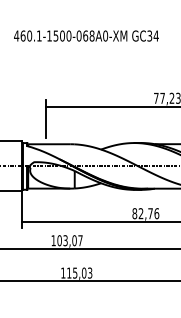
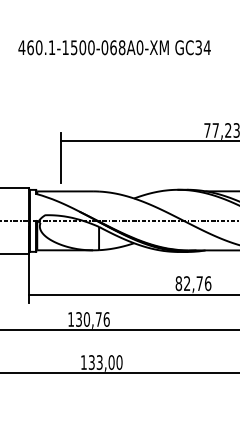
text: (69, 240) -> (92, 319), 103,07 -> 130,76
text: (79, 272) -> (105, 361), 115,03 -> 133,00

